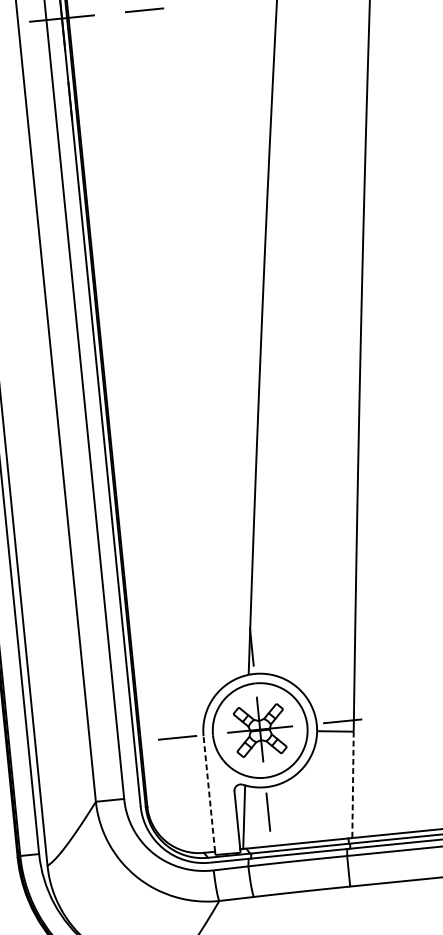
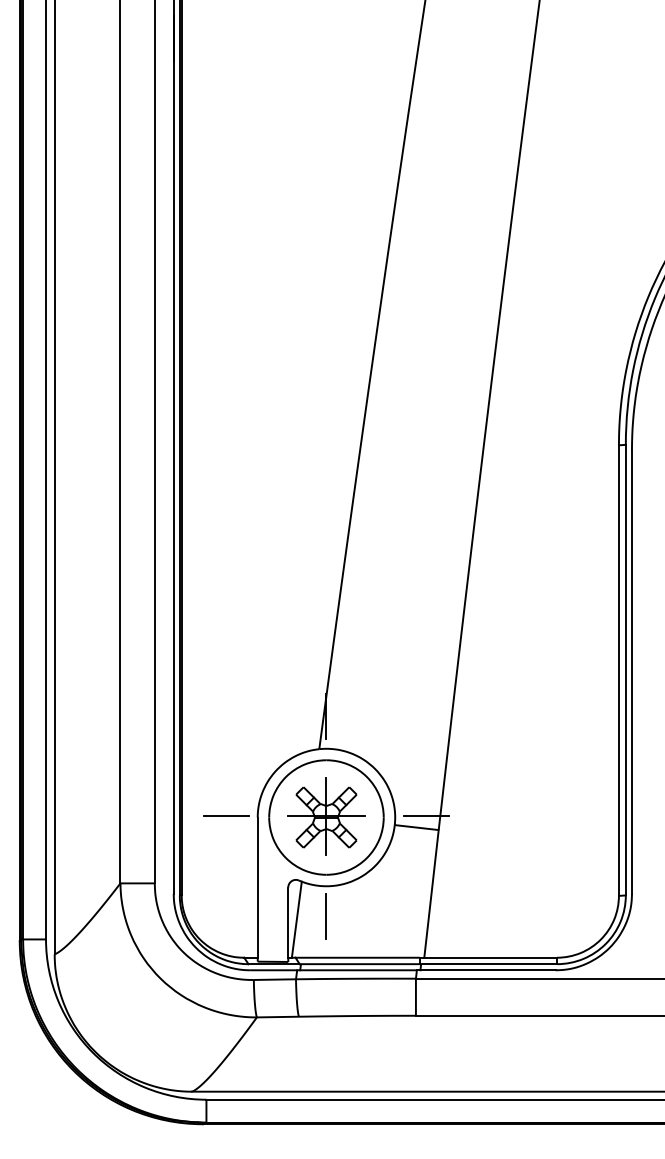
line: (353, 785) -> (431, 894), dashed -> solid
line: (209, 793) -> (257, 887), dashed -> solid

